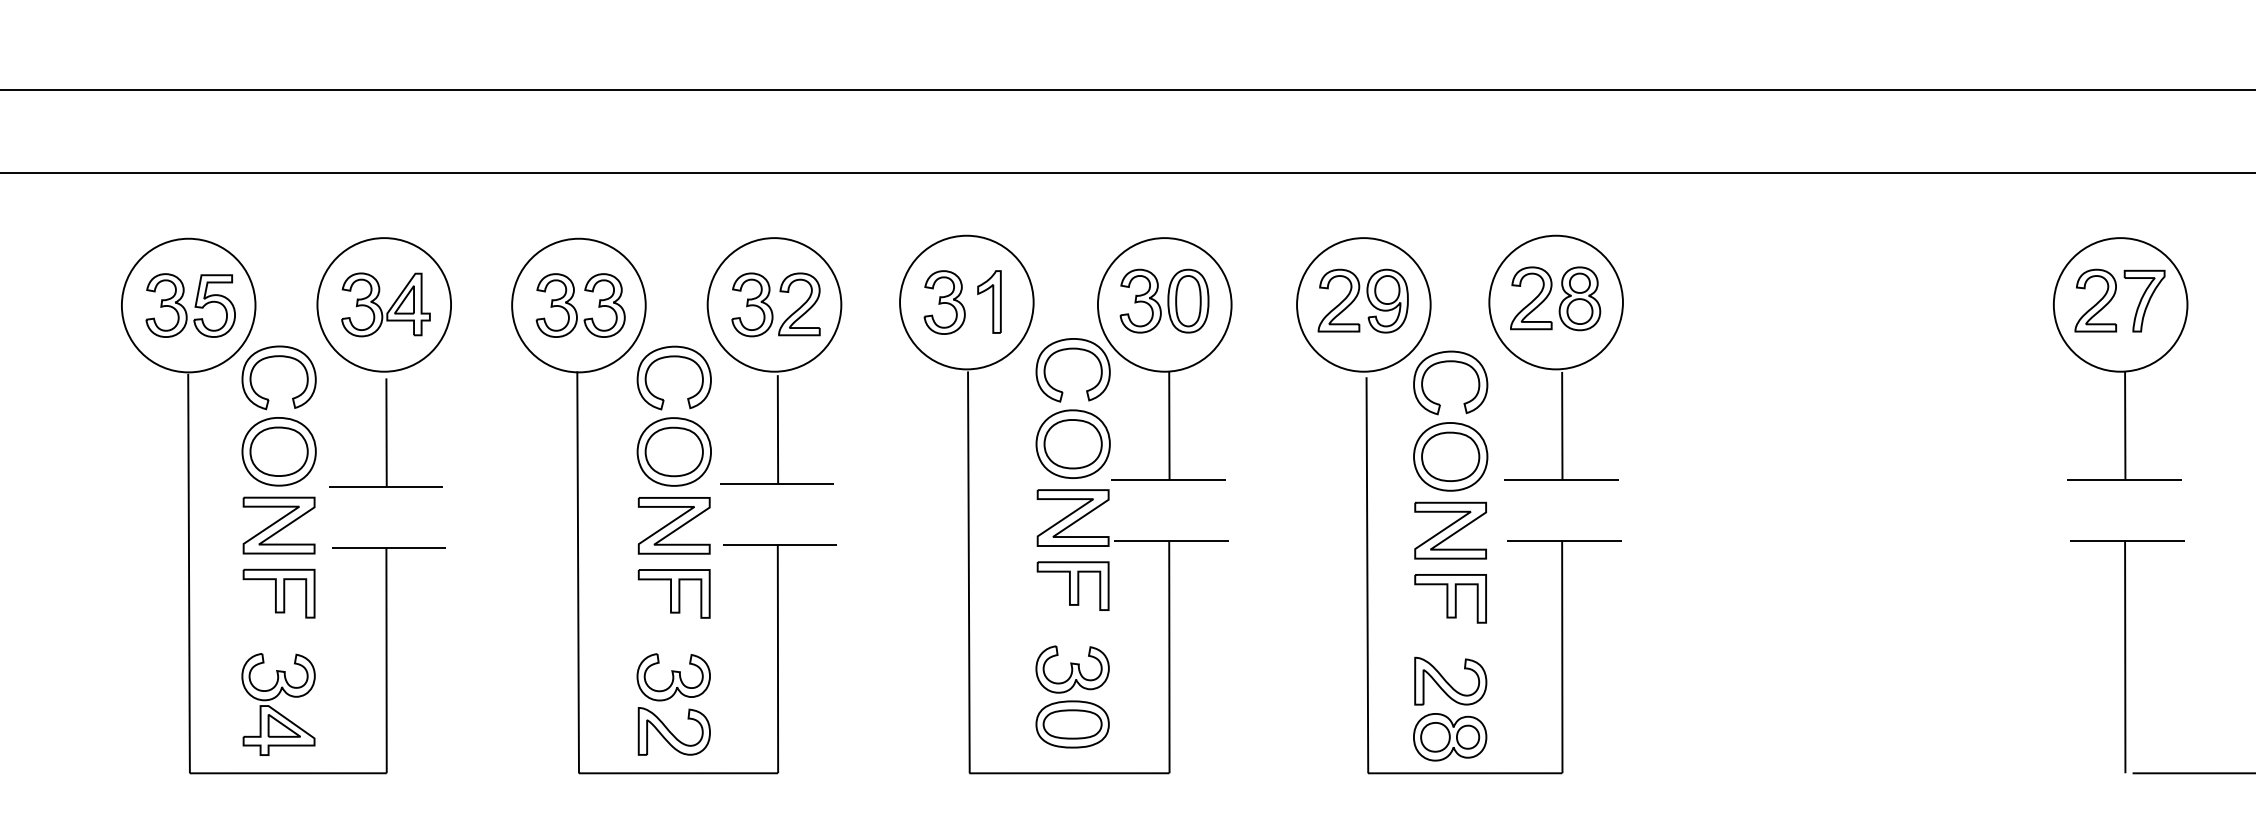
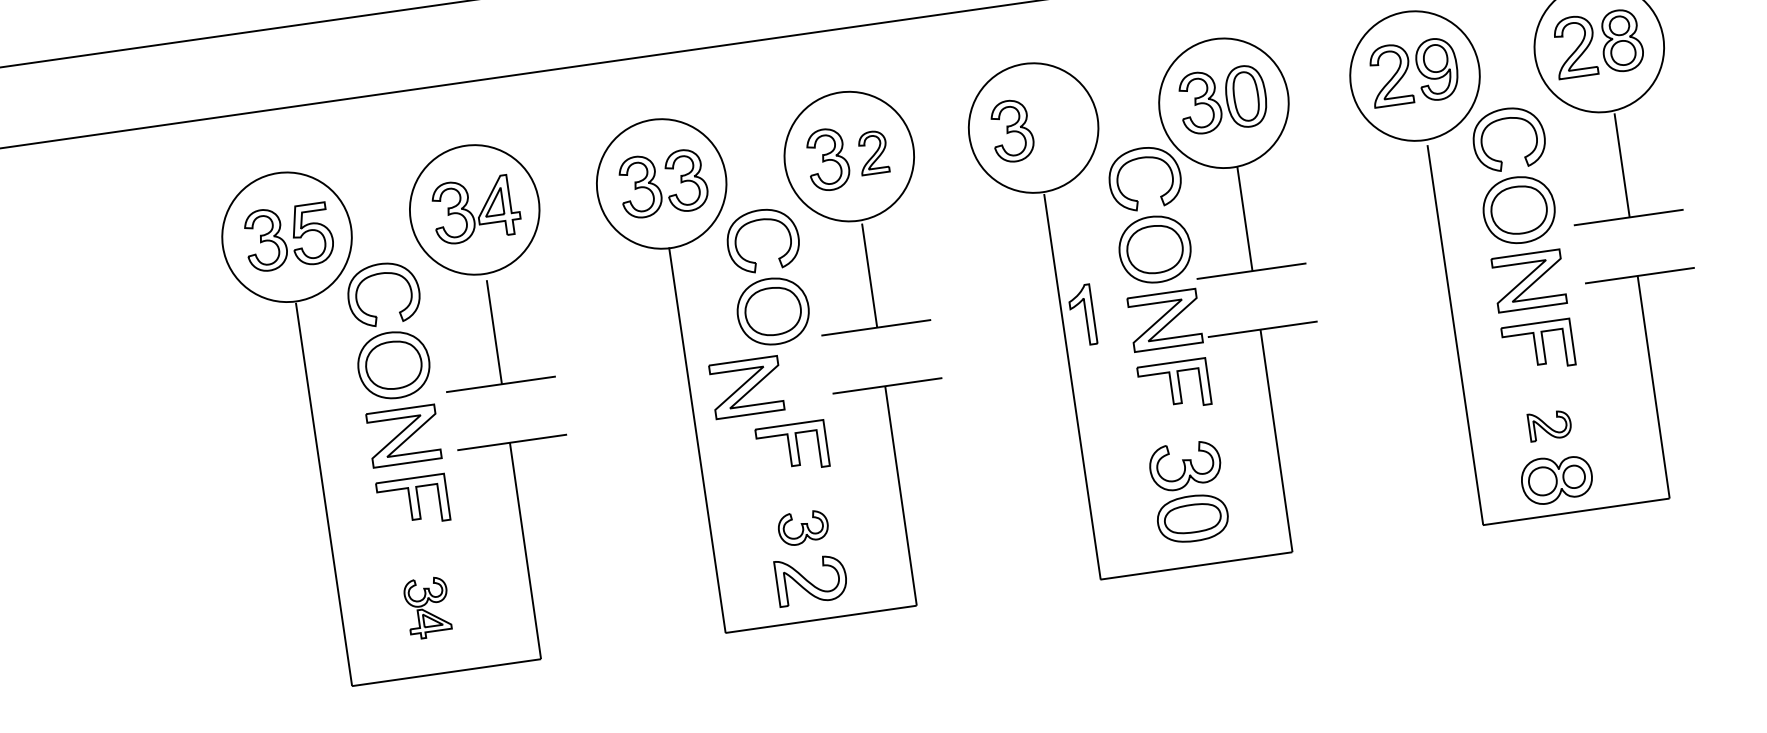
part: (989, 301) -> (1082, 314), moved
part: (799, 304) -> (873, 152), size x0.7
part: (673, 525) -> (746, 387), moved
part: (673, 677) -> (803, 528), size x0.7
part: (1450, 680) -> (1549, 424), size x0.6
part: (278, 704) -> (427, 607), size x0.6

